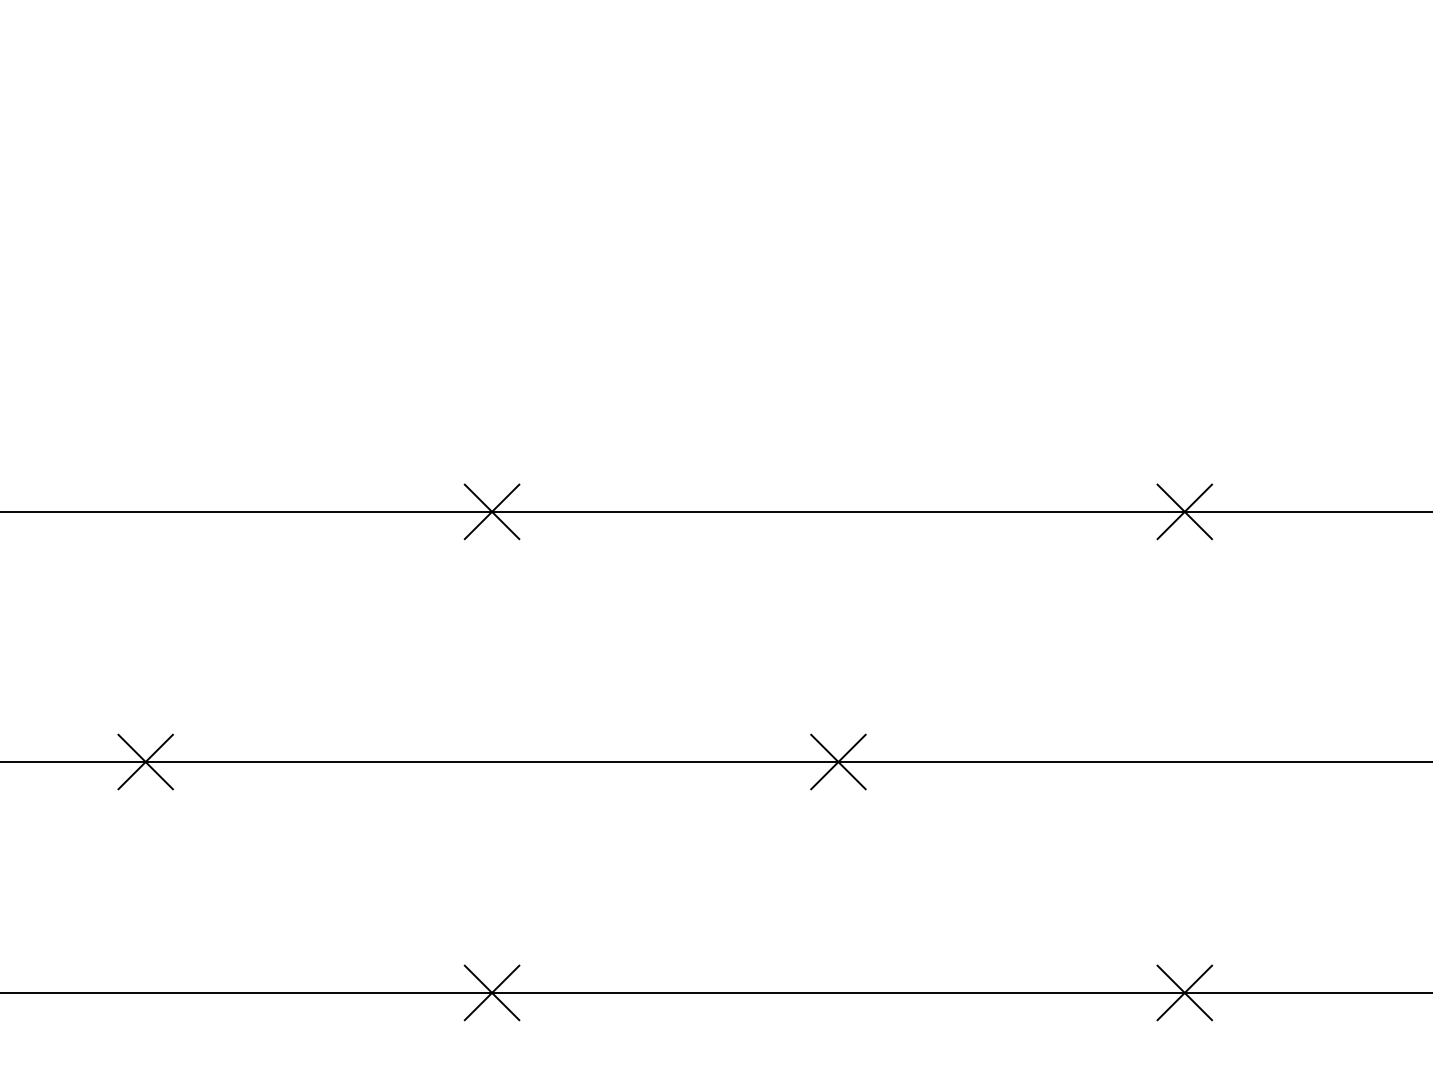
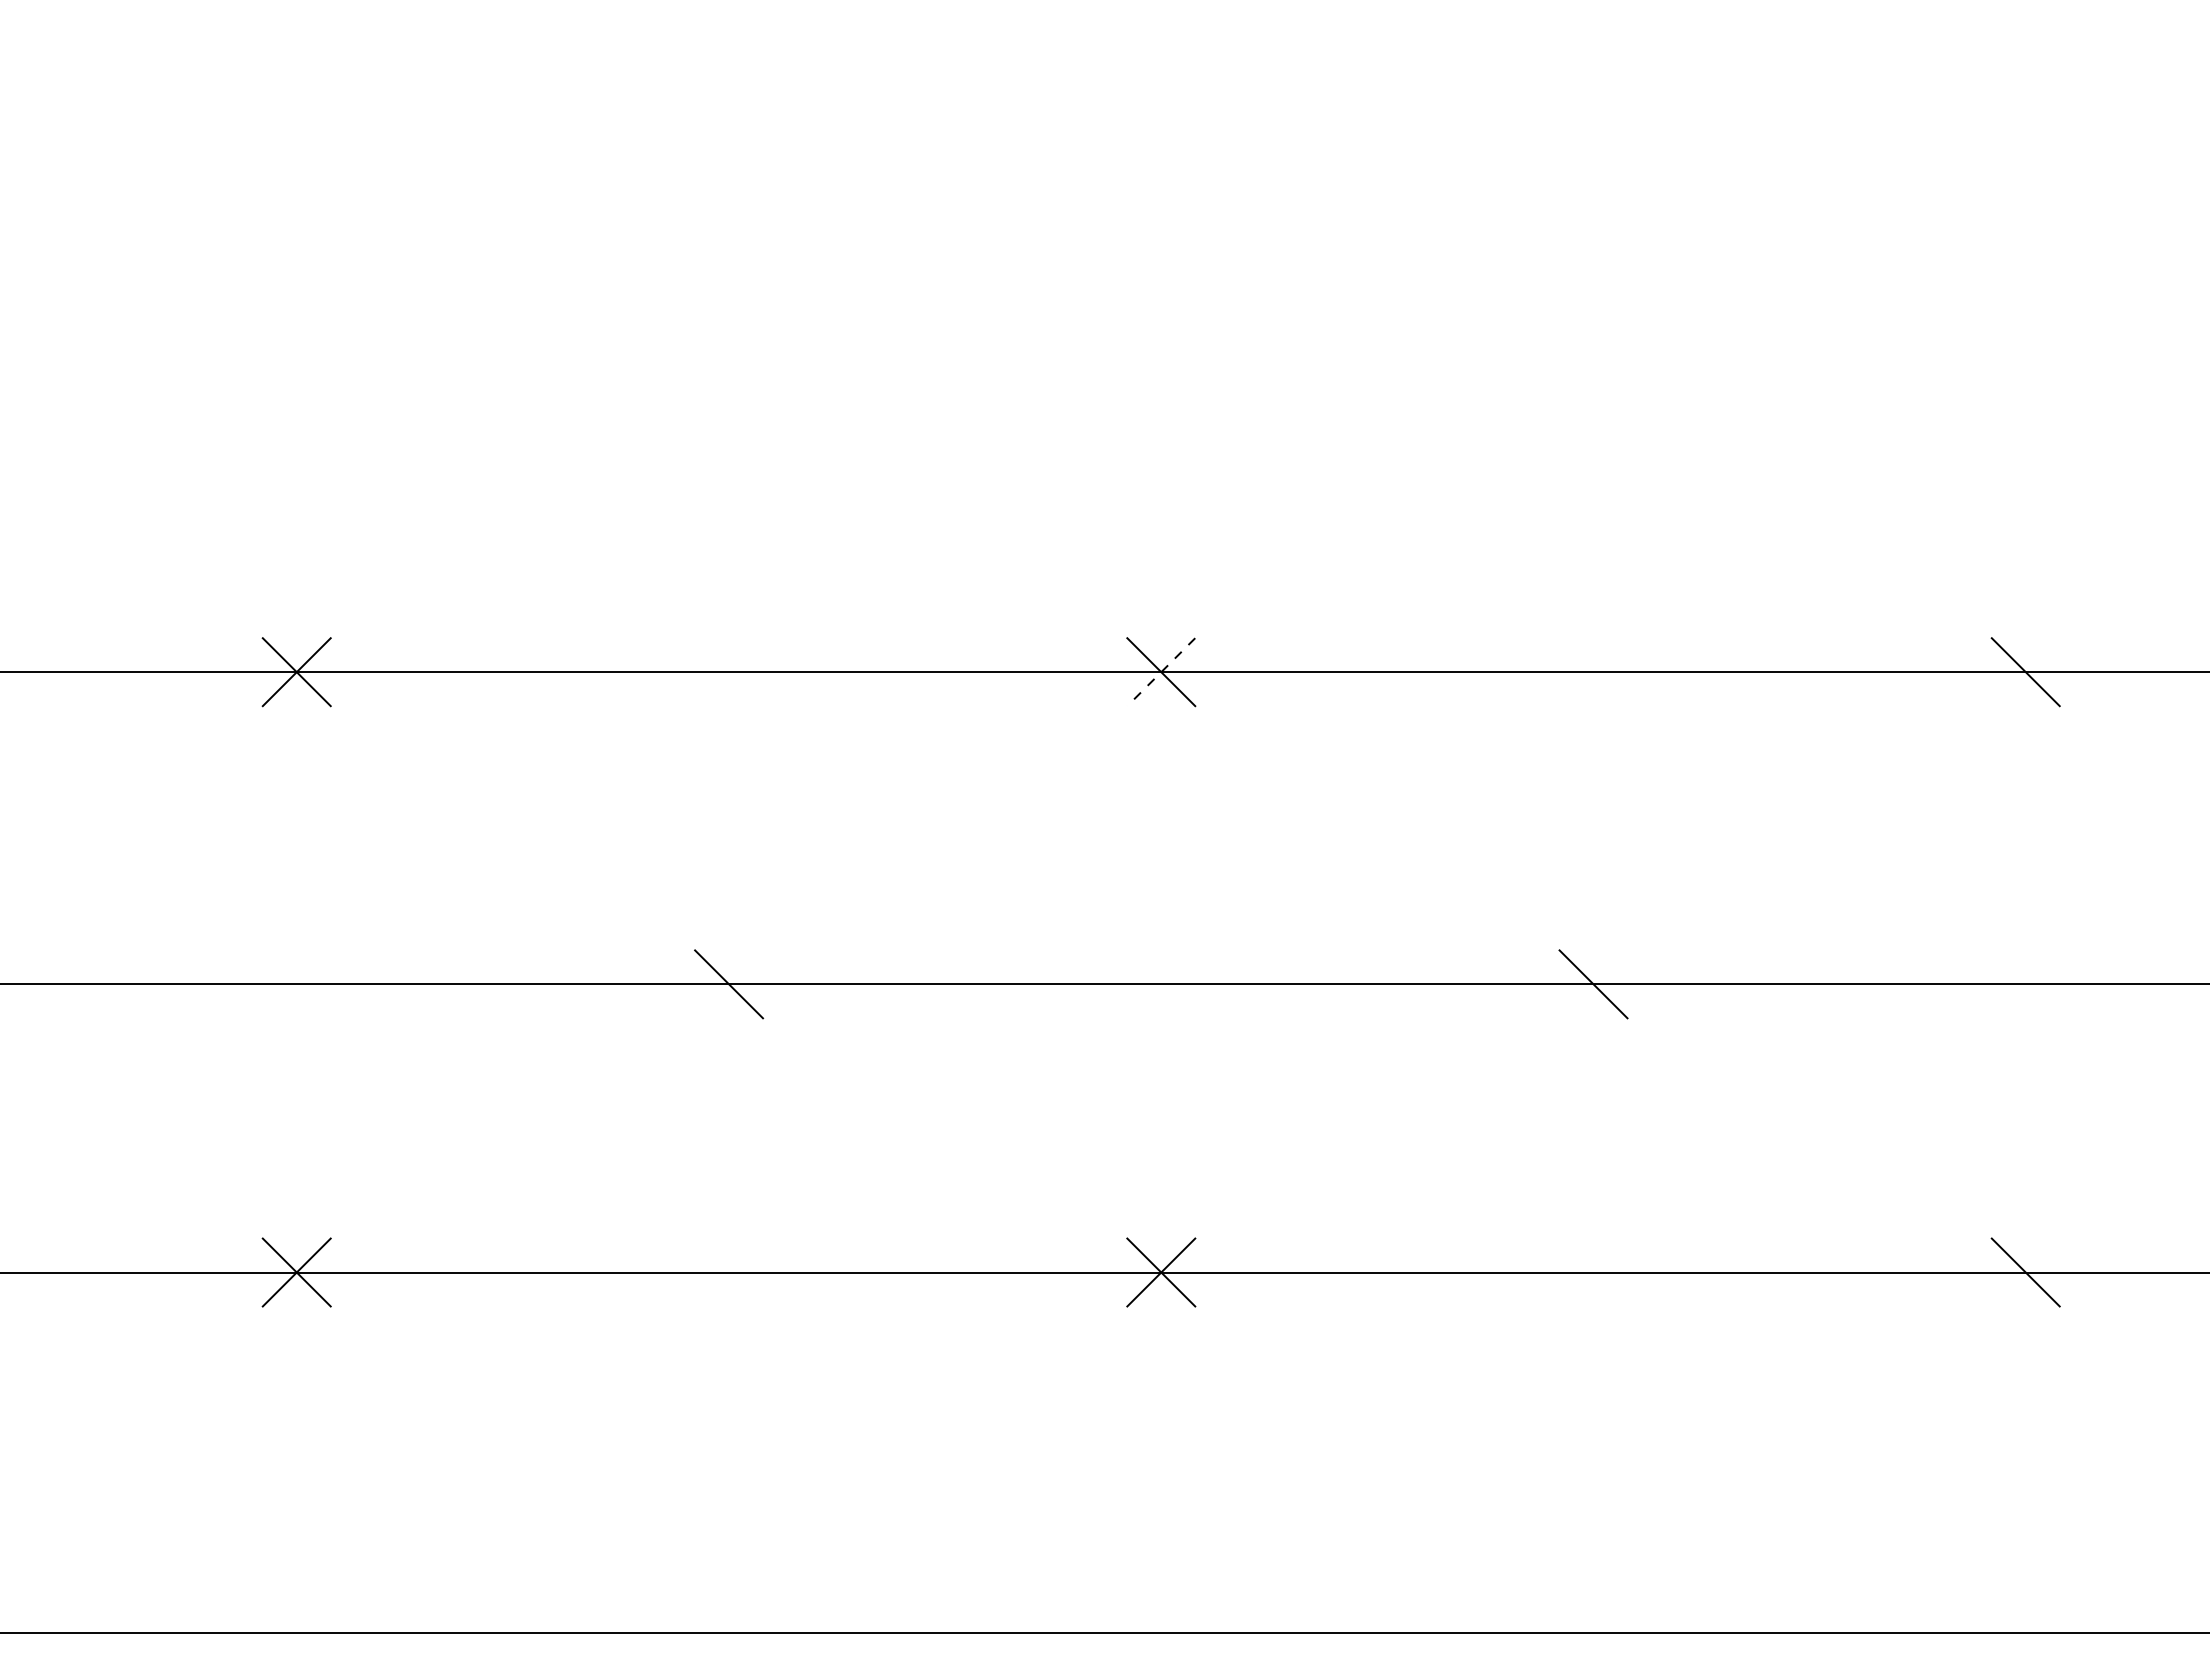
line: (491, 512) -> (1160, 672), solid -> dashed
line: (1184, 512) -> (2025, 672), removed
line: (146, 762) -> (729, 984), removed
line: (838, 762) -> (1593, 984), removed
line: (1184, 992) -> (2025, 1272), removed

